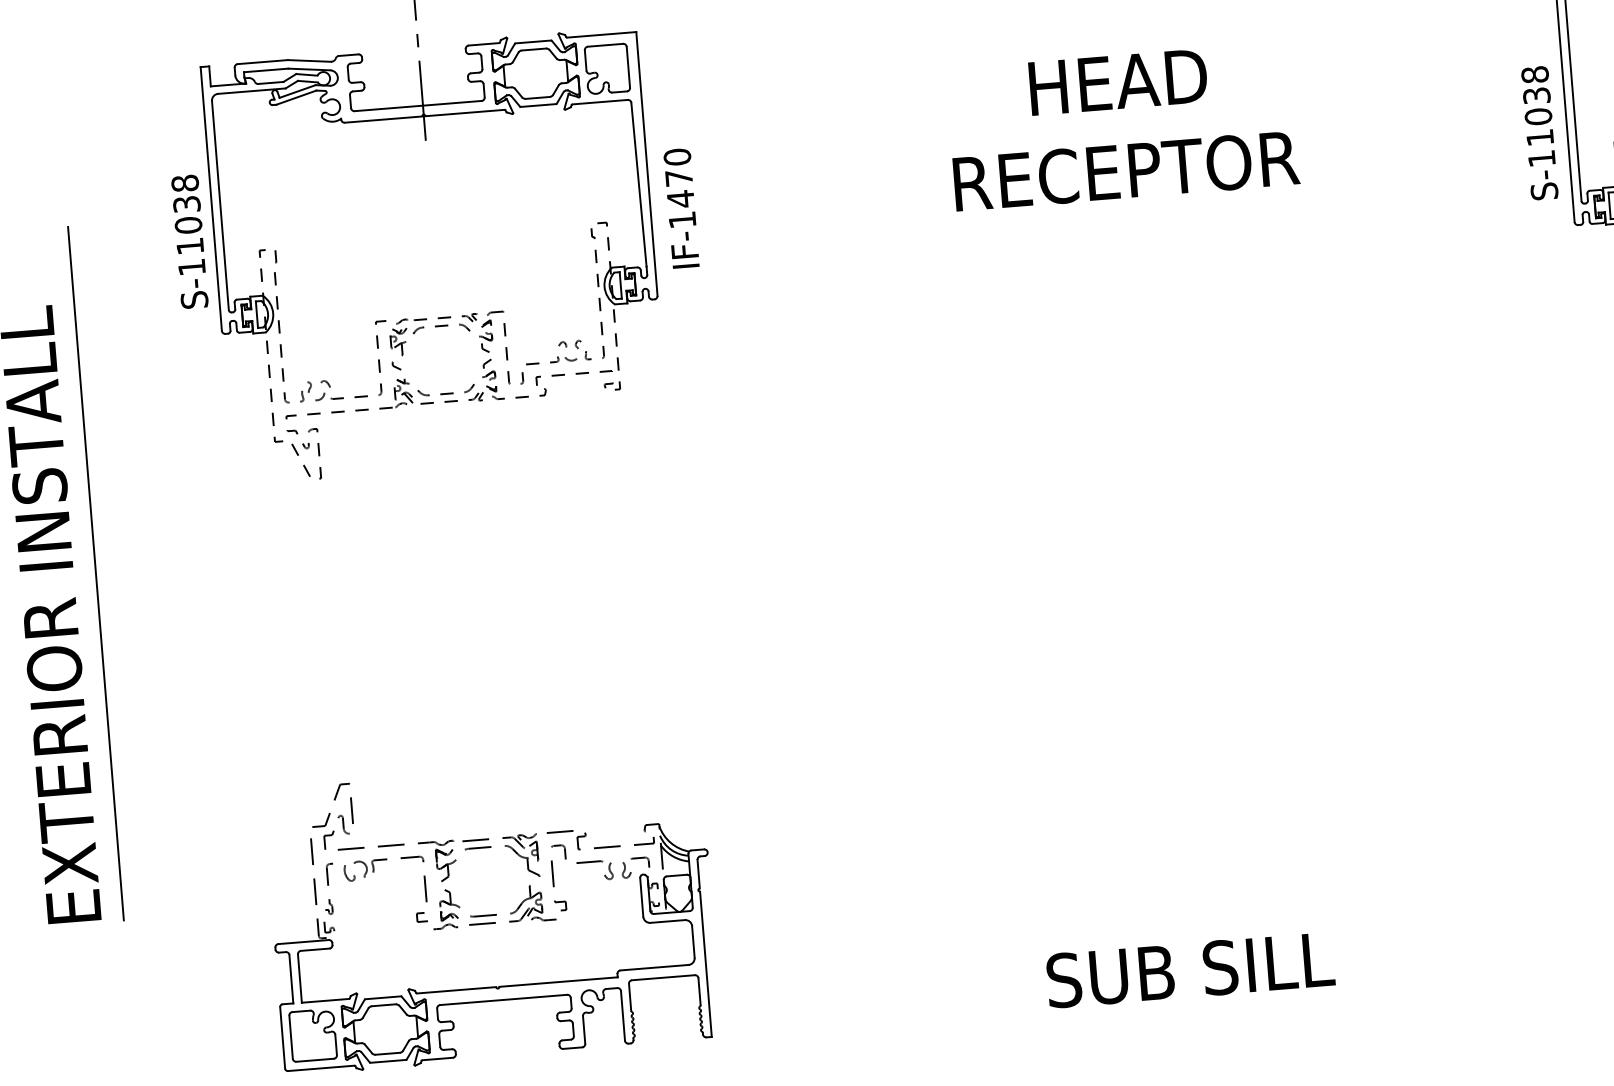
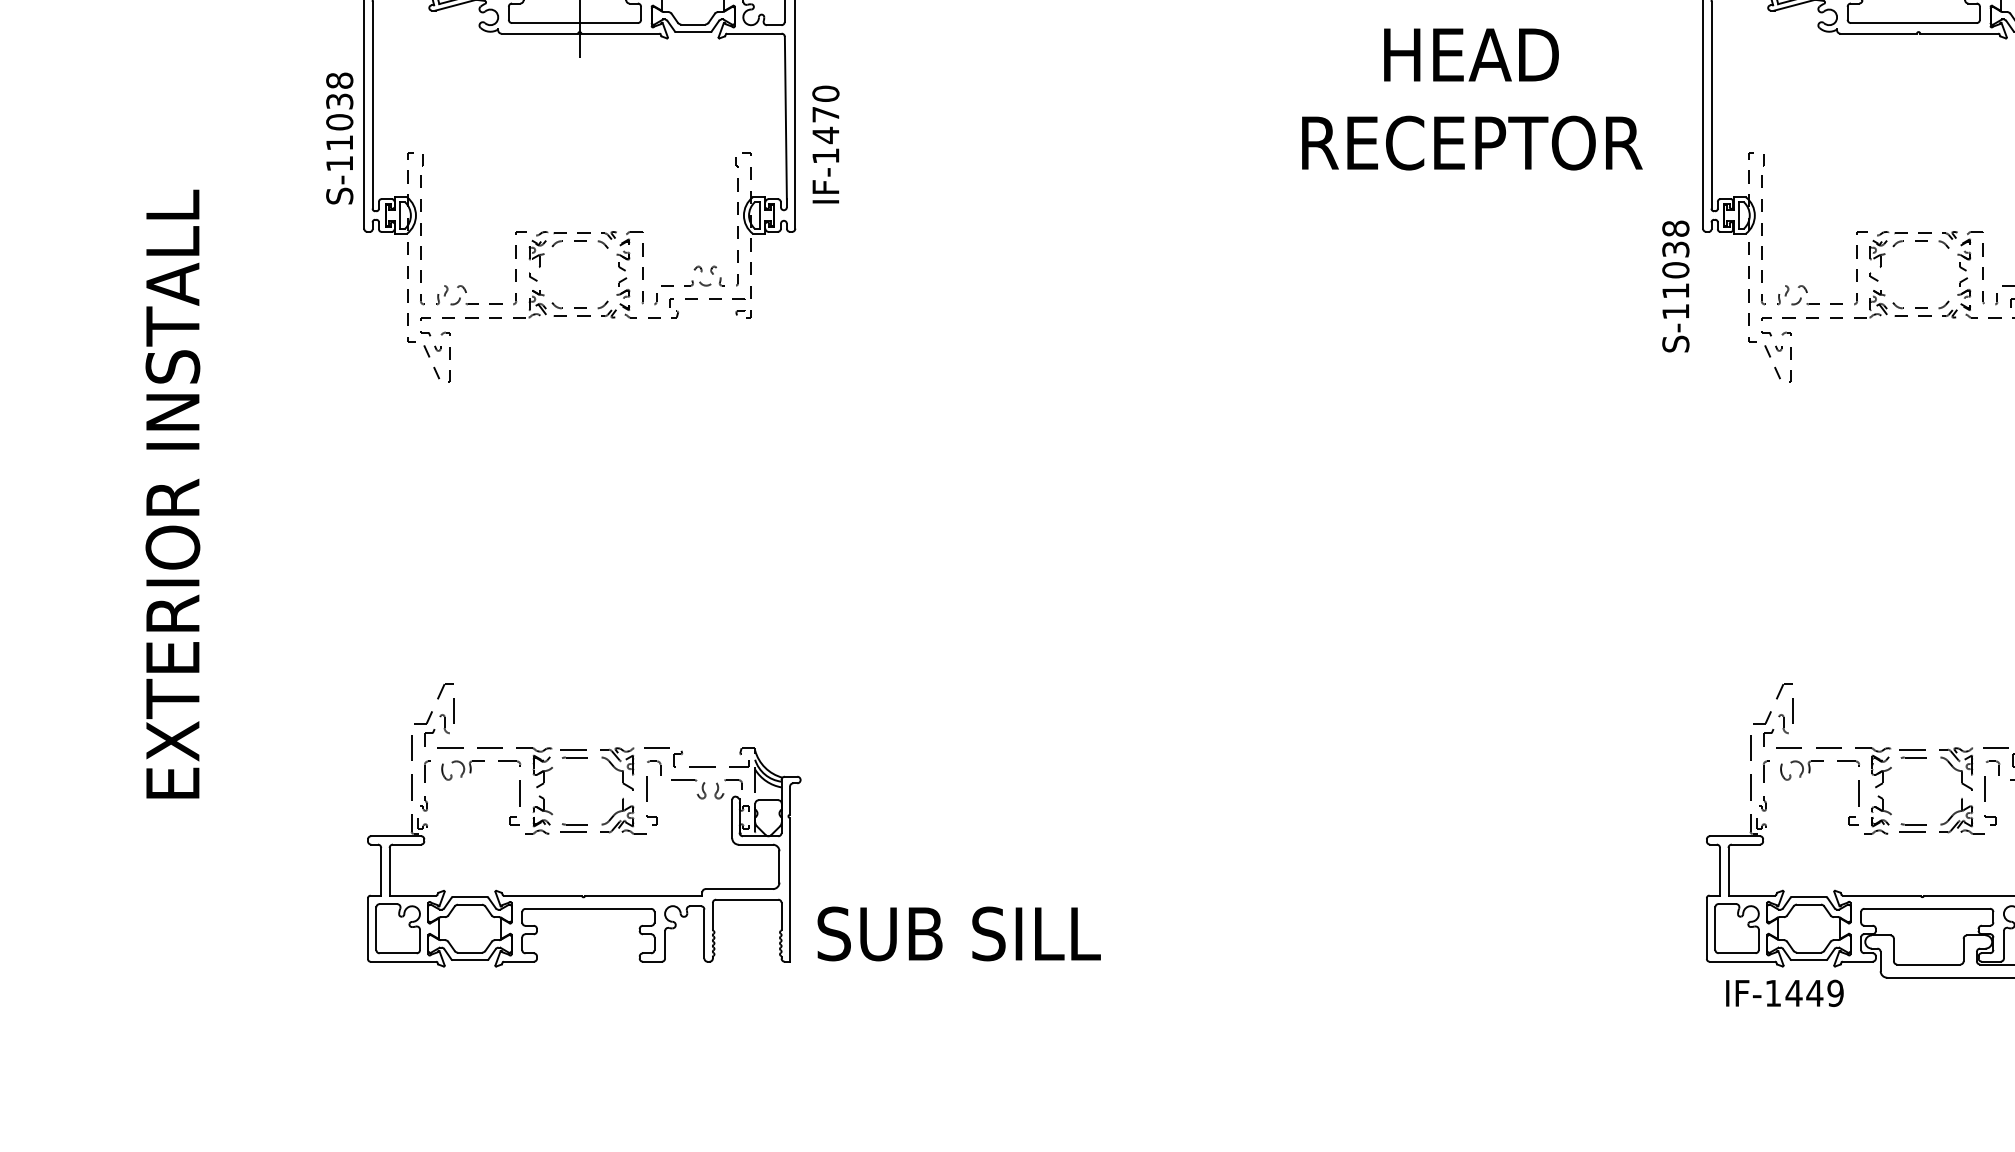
text: (1123, 127) -> (1472, 99), moved
text: (1539, 133) -> (1675, 286), moved
line: (96, 573) -> (221, 457), removed
text: (1189, 969) -> (958, 933), moved

